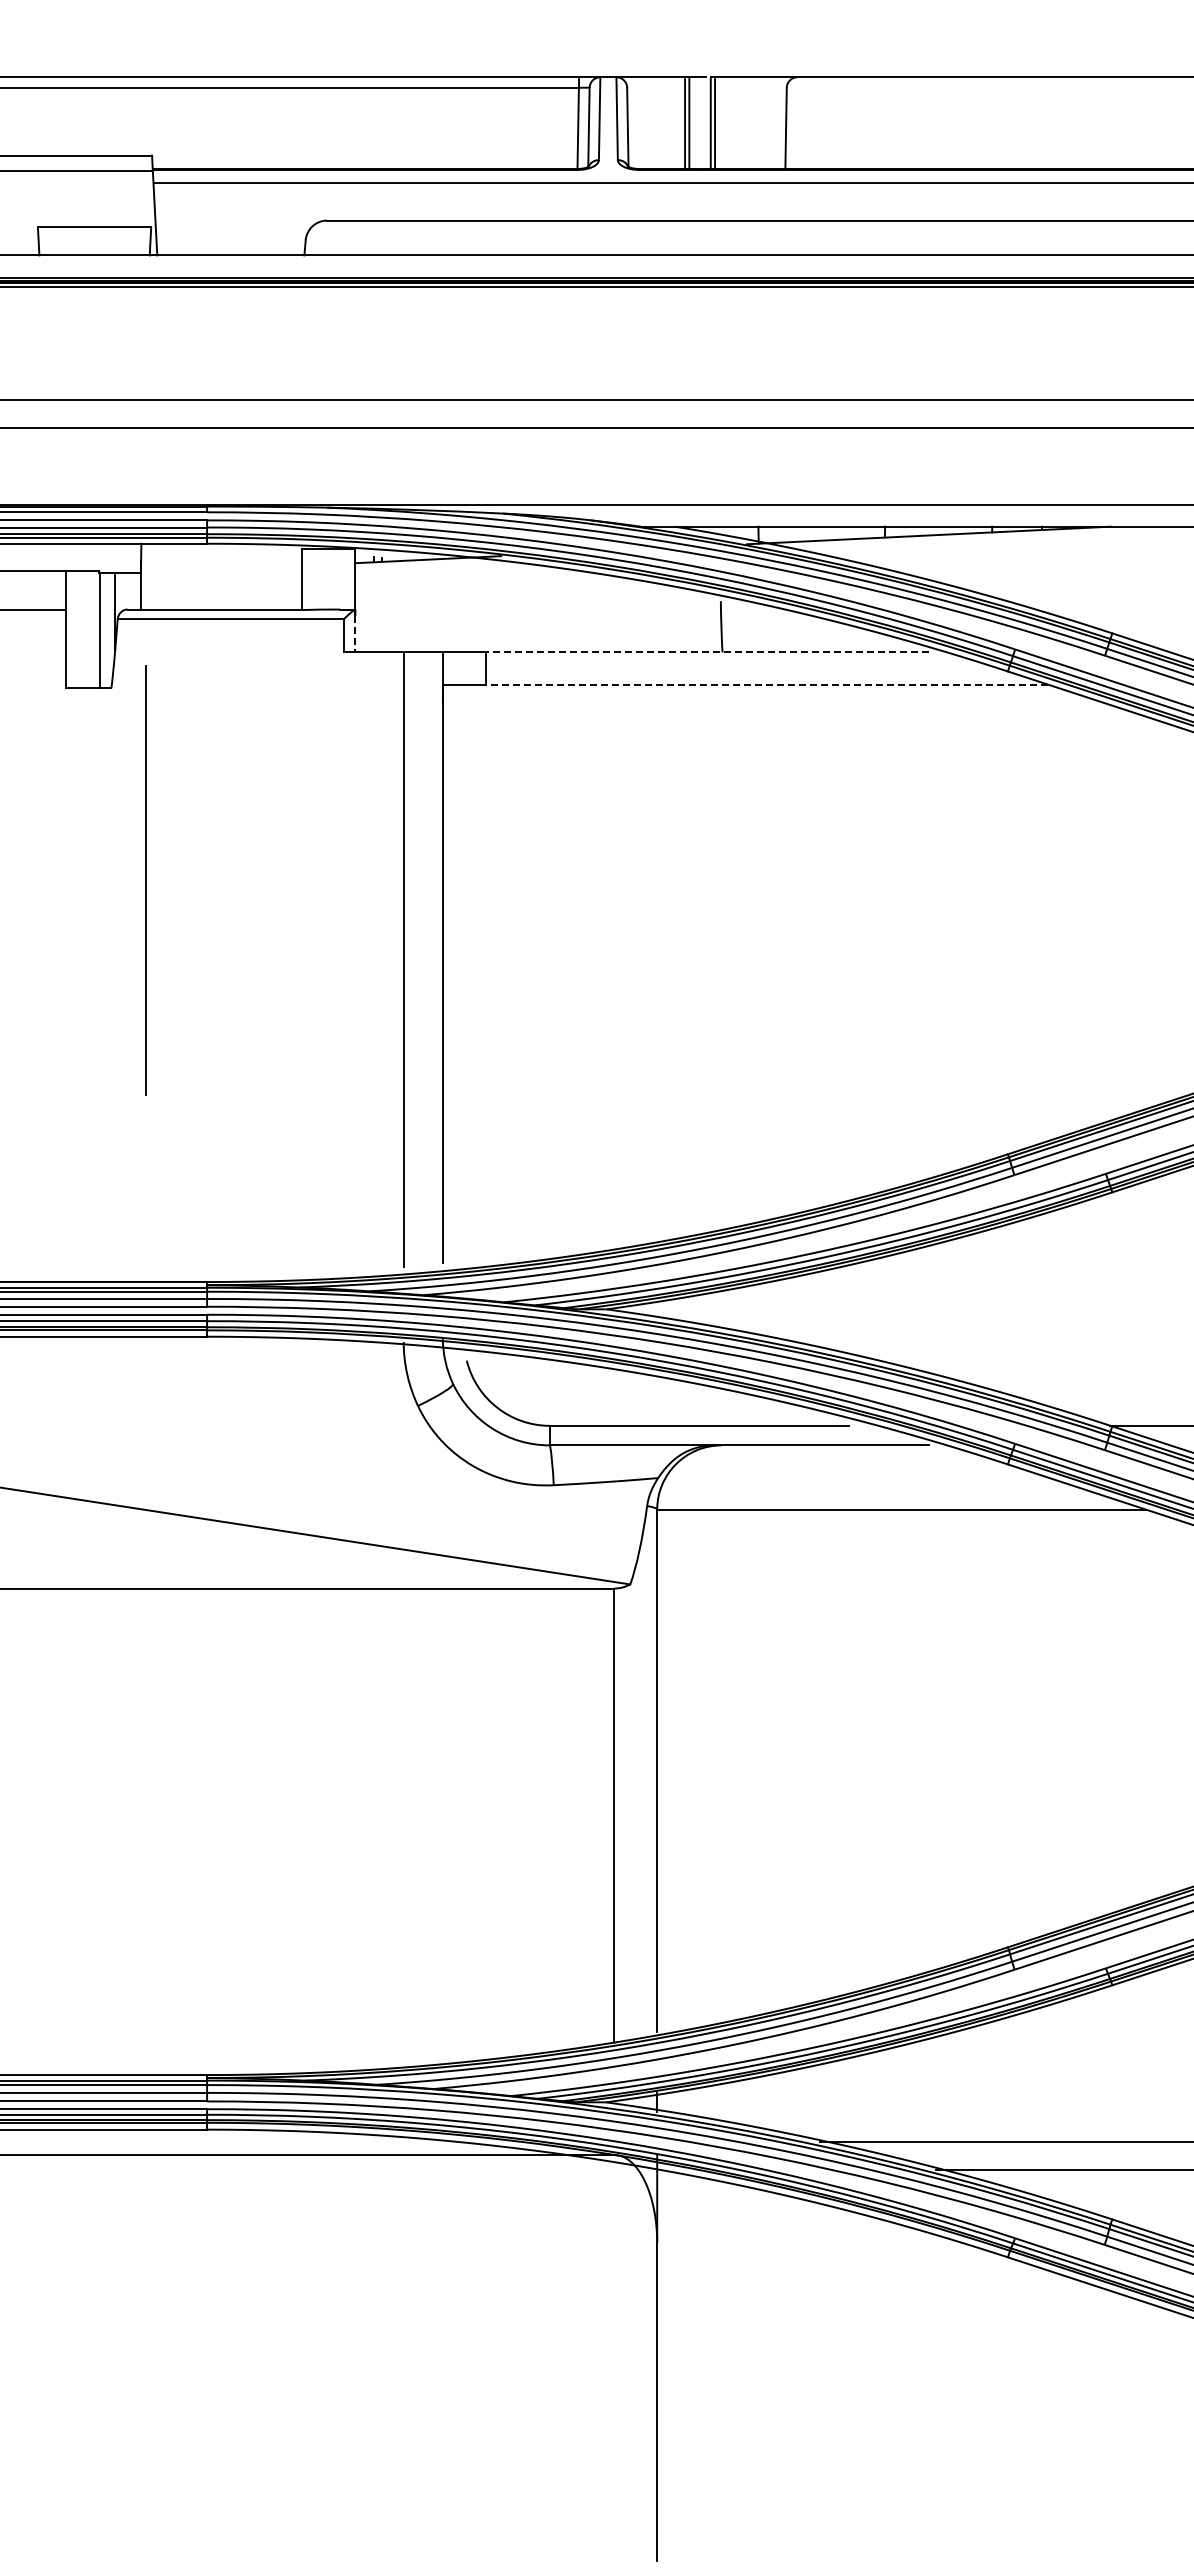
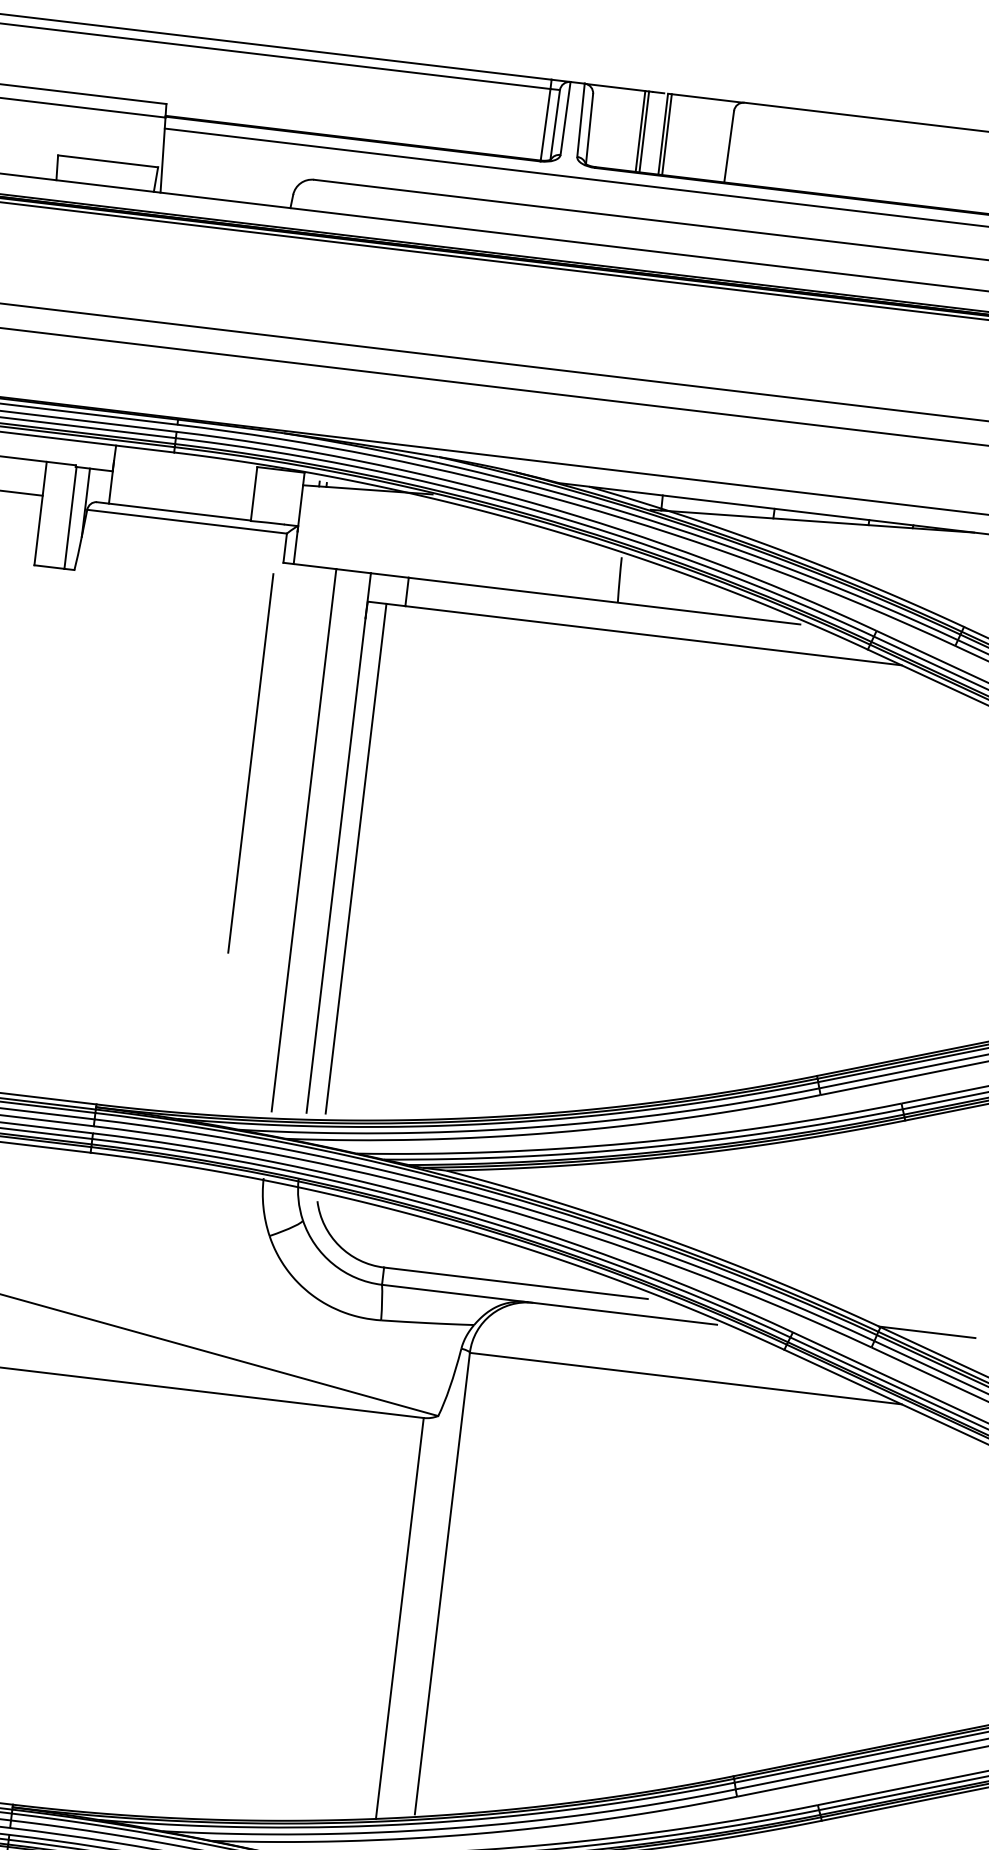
line: (355, 634) -> (295, 548), dashed -> solid
line: (707, 652) -> (604, 601), dashed -> solid
line: (766, 684) -> (653, 635), dashed -> solid
line: (145, 880) -> (250, 763), moved
line: (464, 972) -> (356, 858), added

